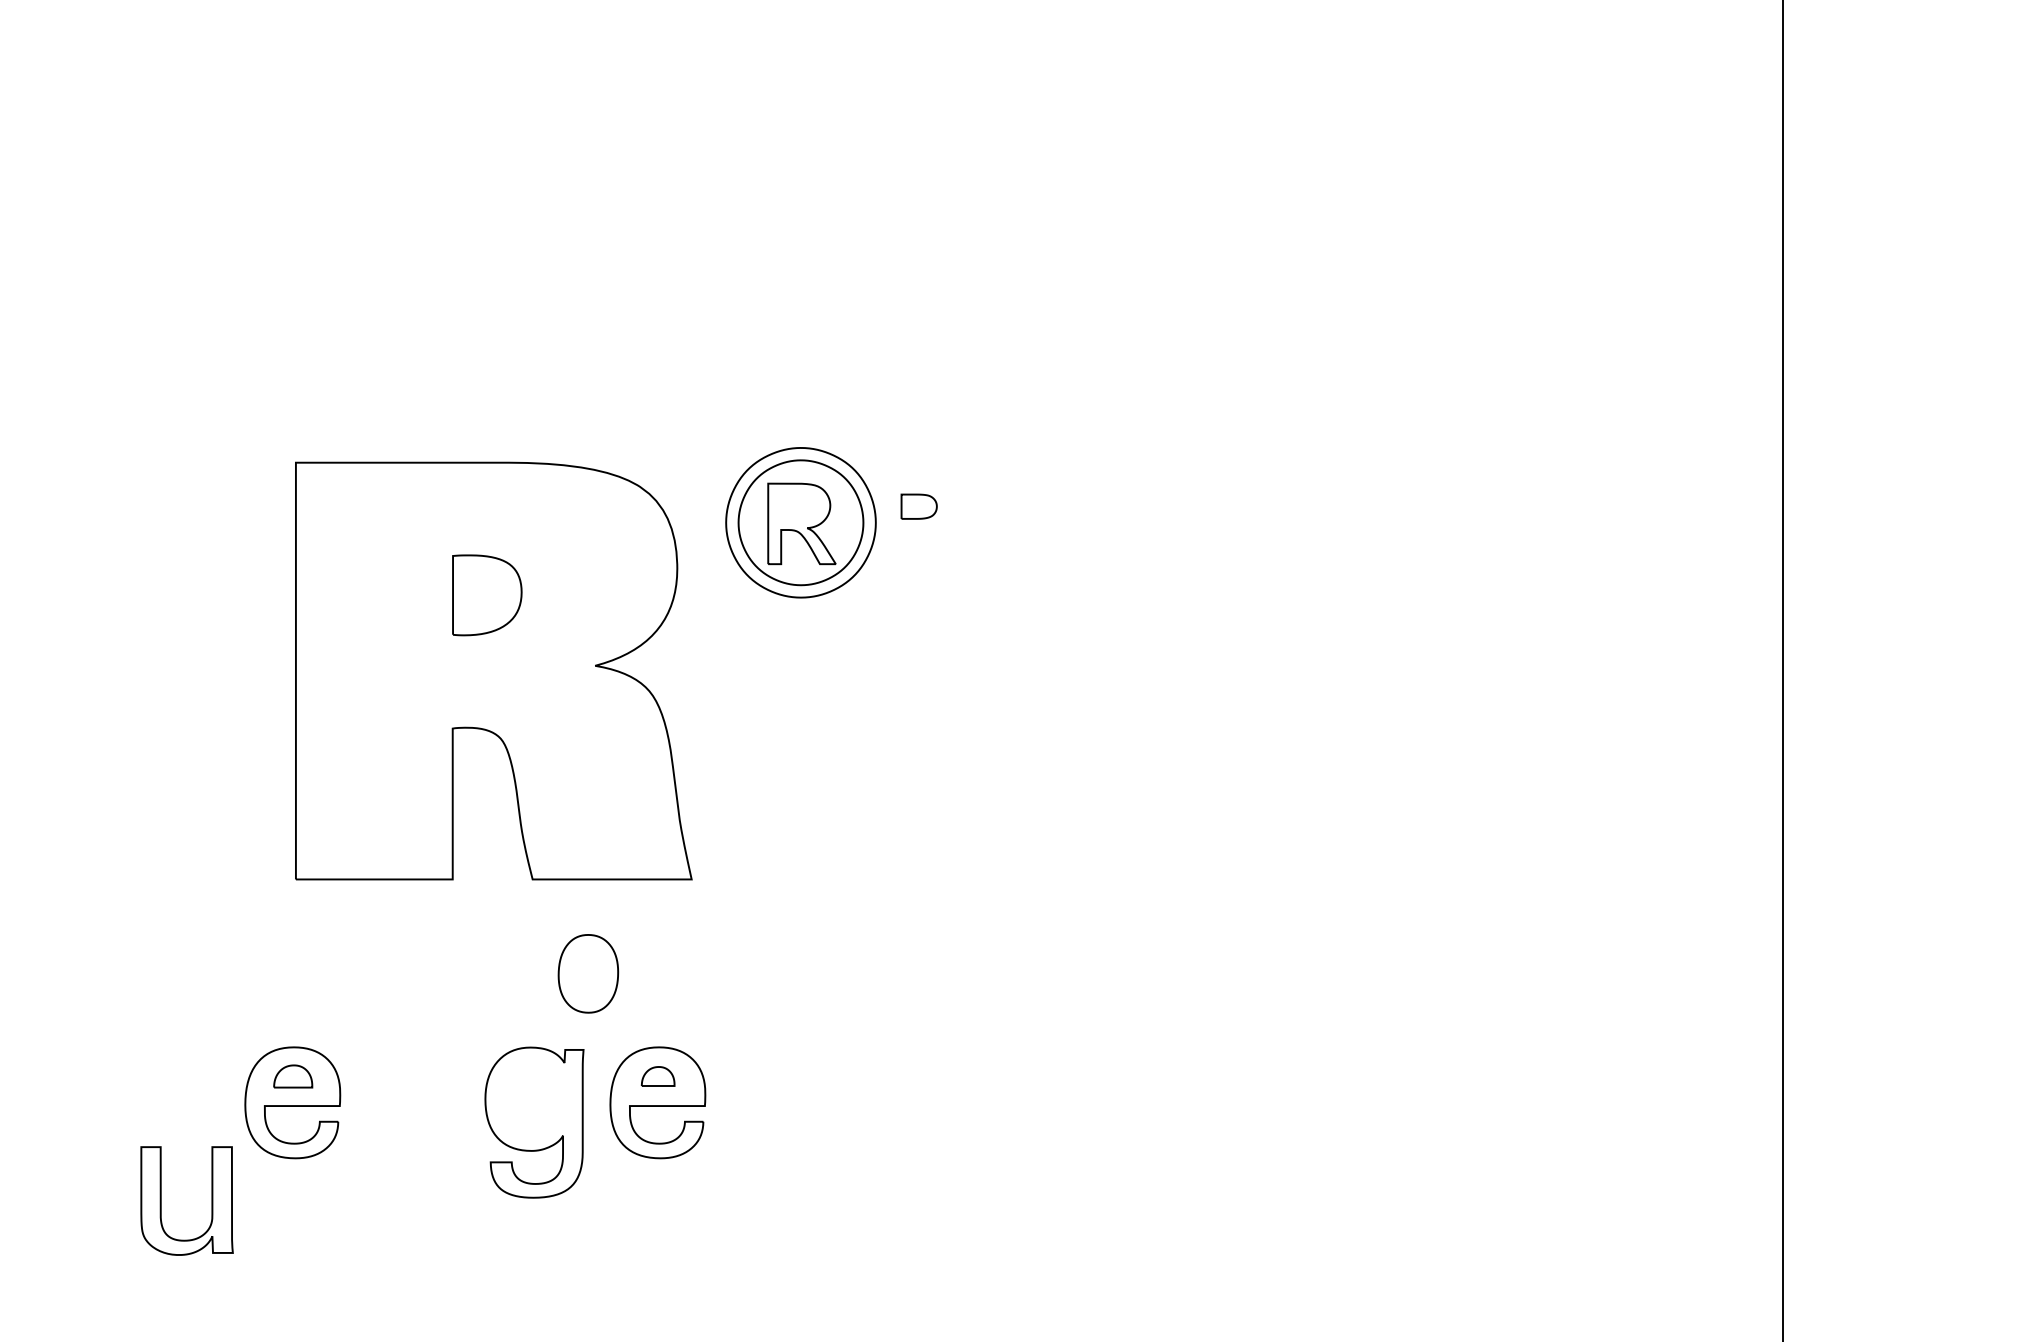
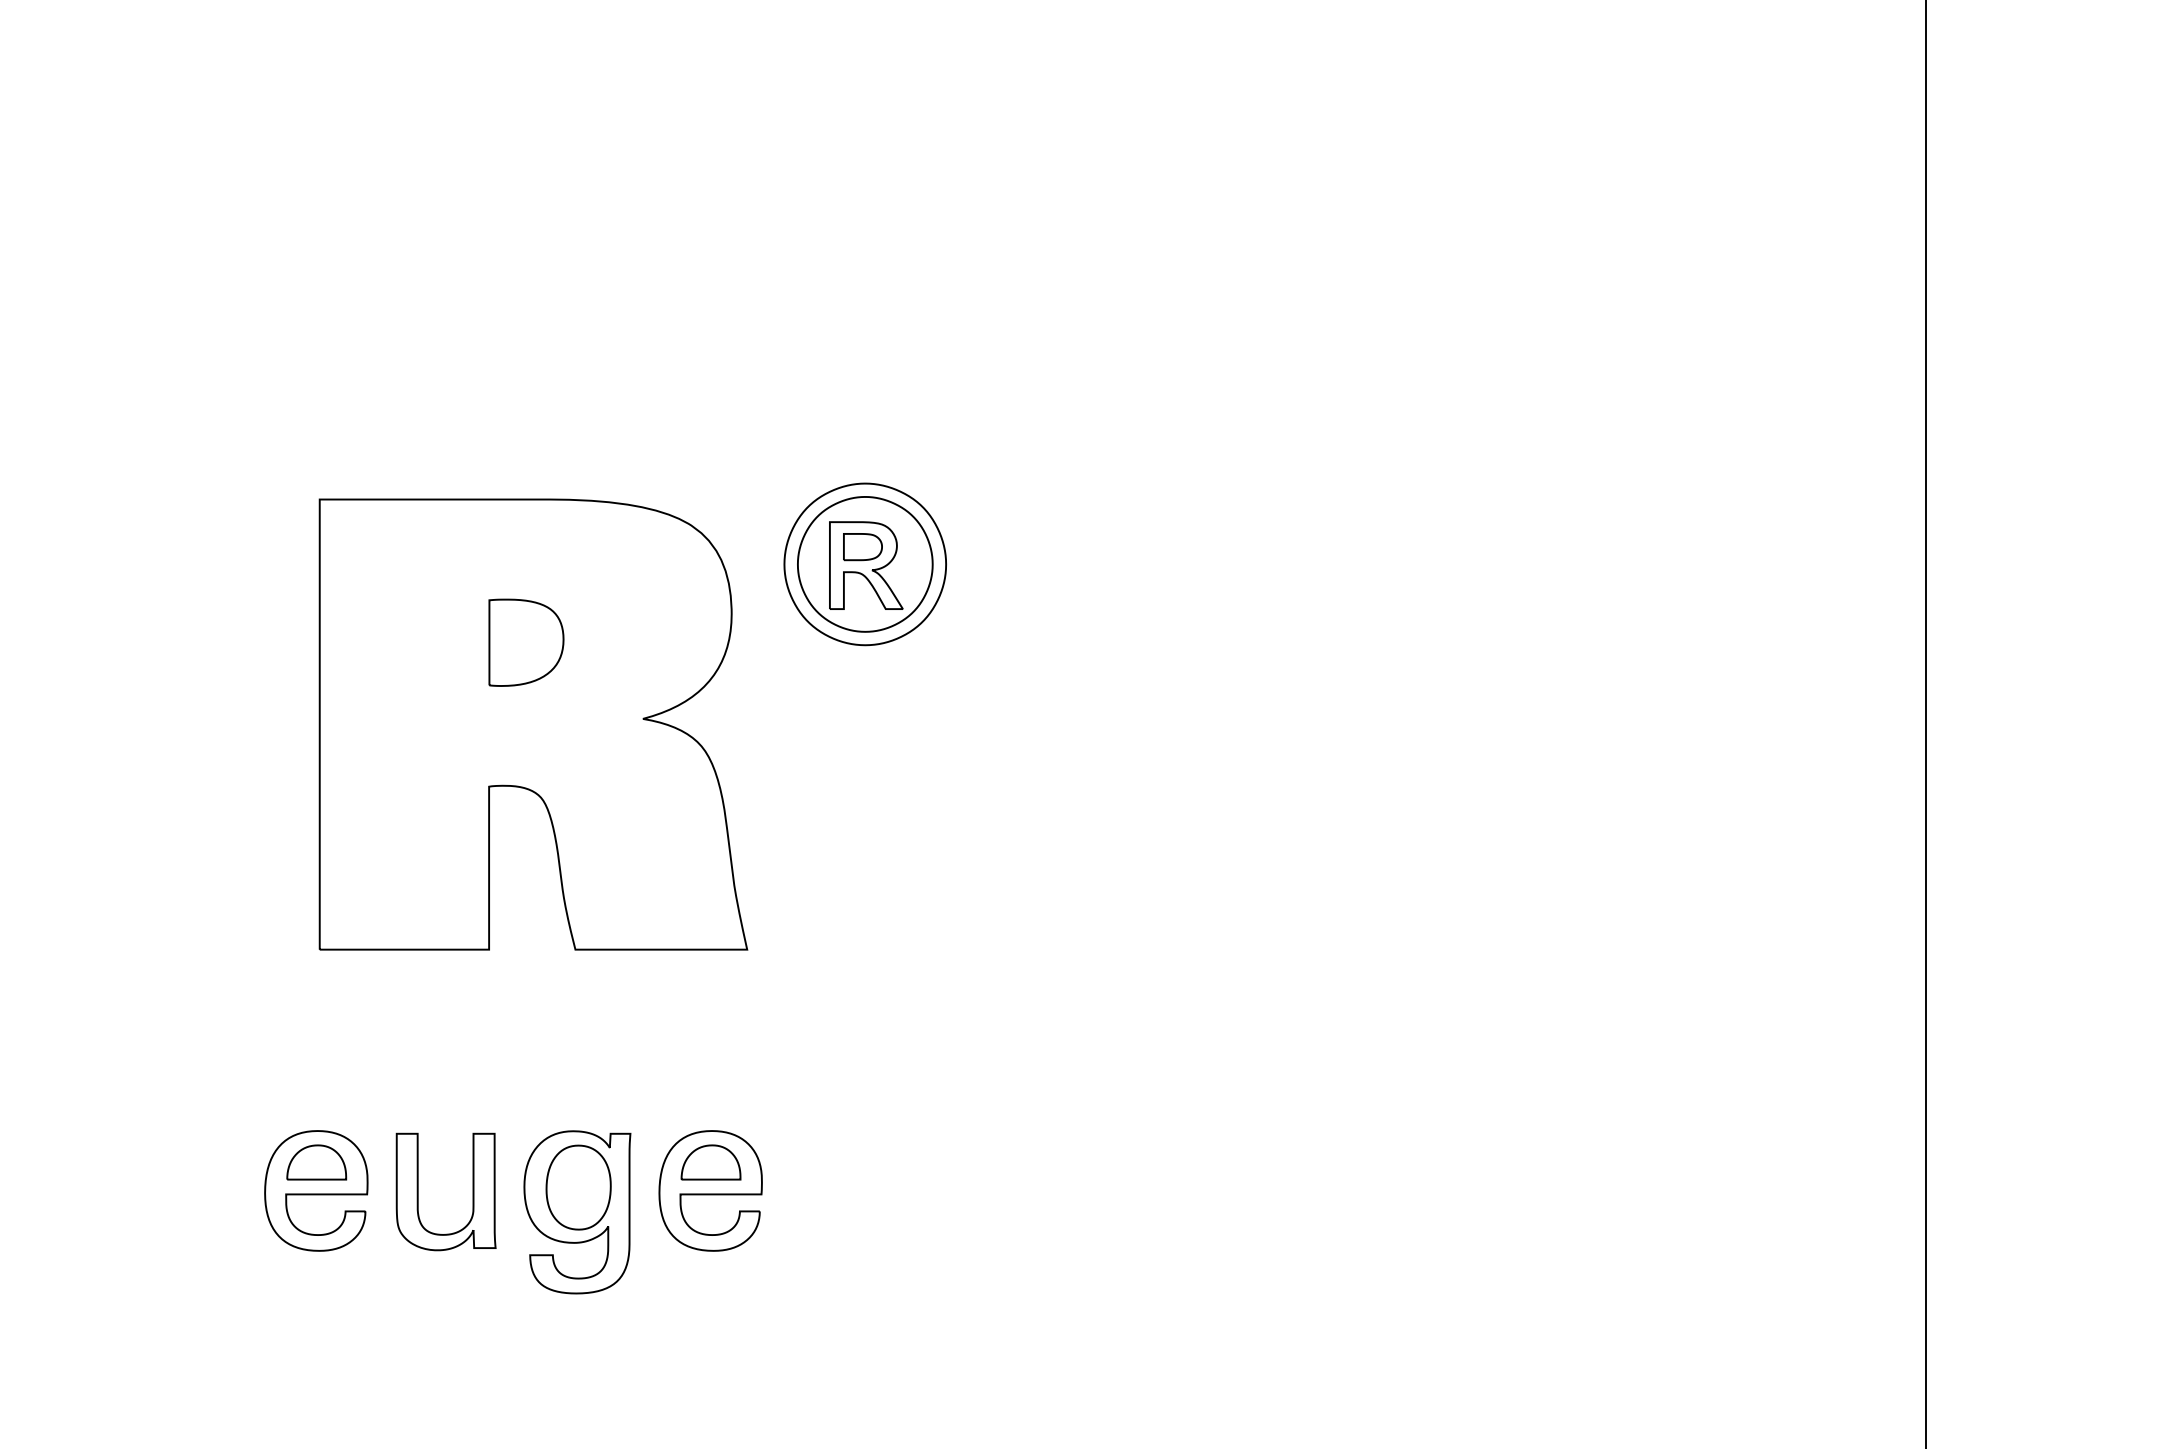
part: (918, 507) -> (862, 547), moved
part: (588, 973) -> (578, 1187), moved
part: (292, 1076) -> (316, 1162), size x1.43
part: (657, 1076) -> (710, 1162), size x1.67
part: (161, 1200) -> (418, 1191), moved

